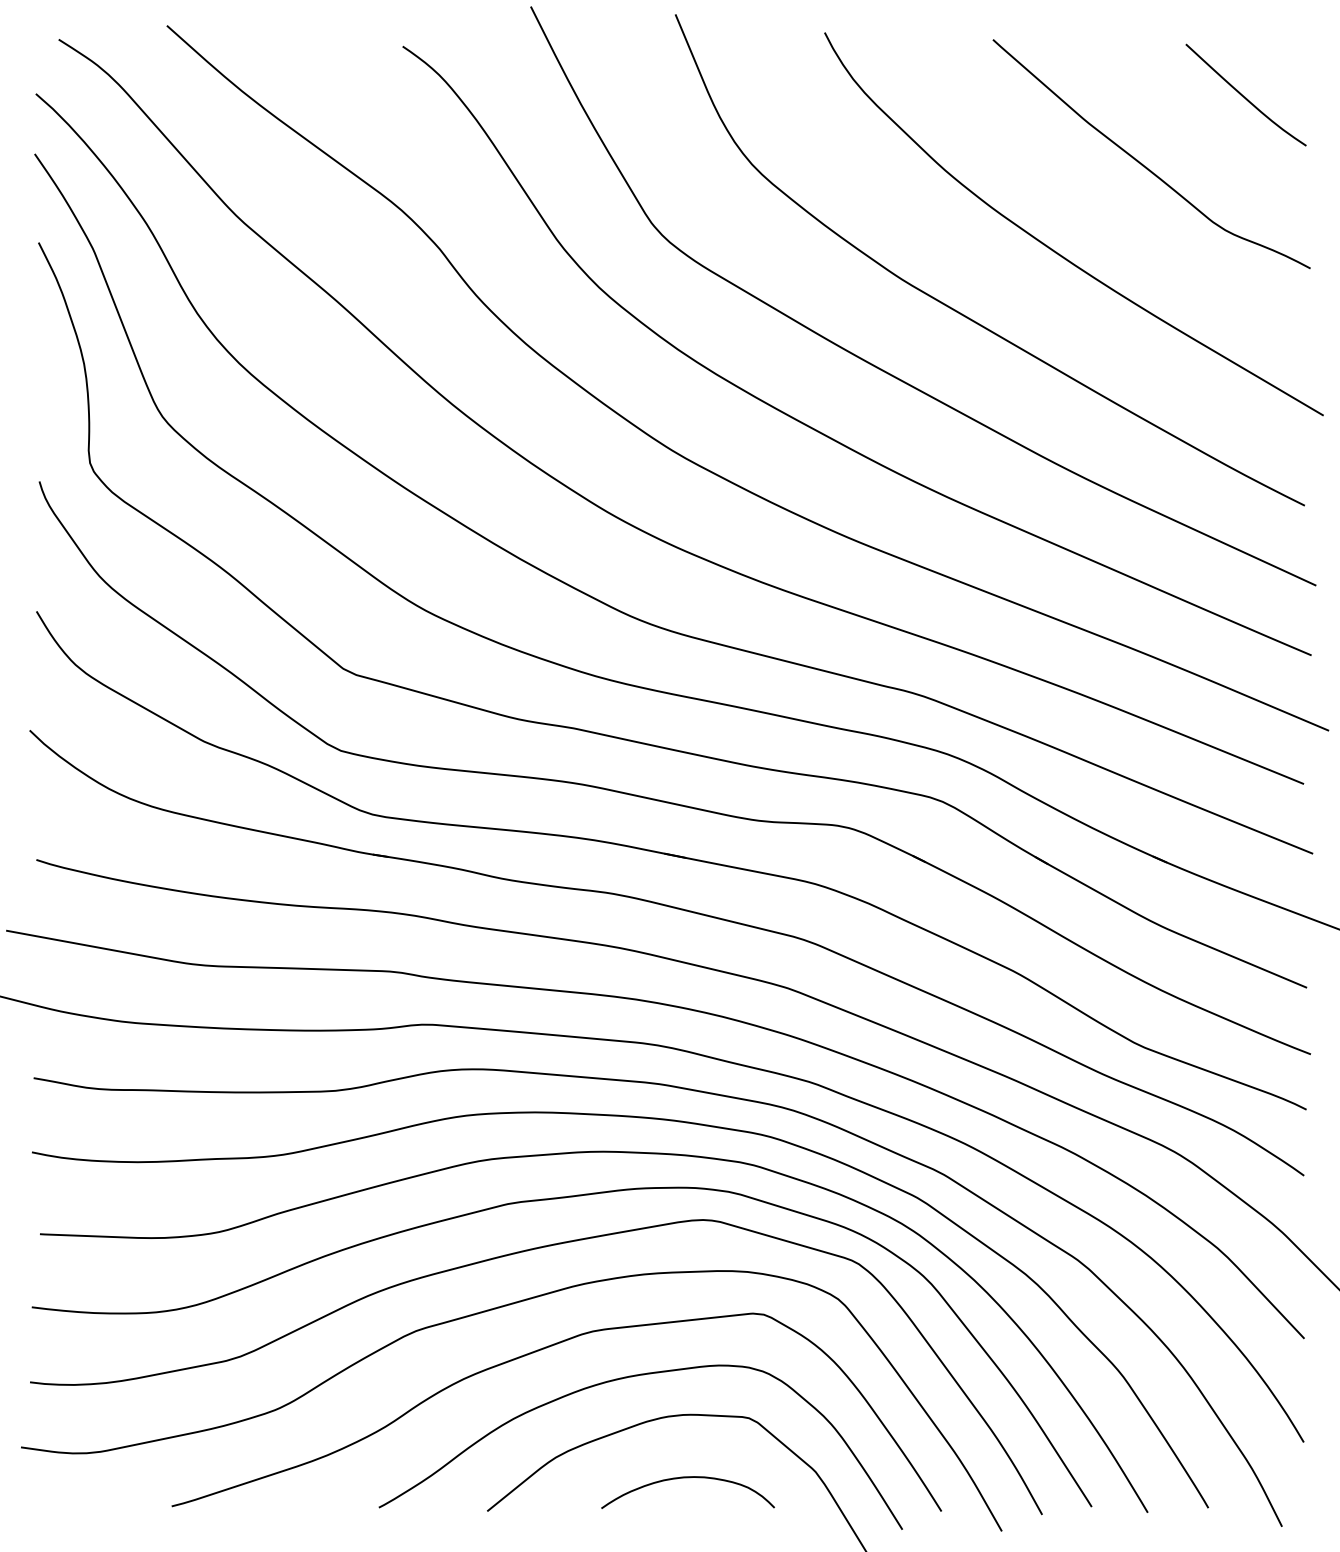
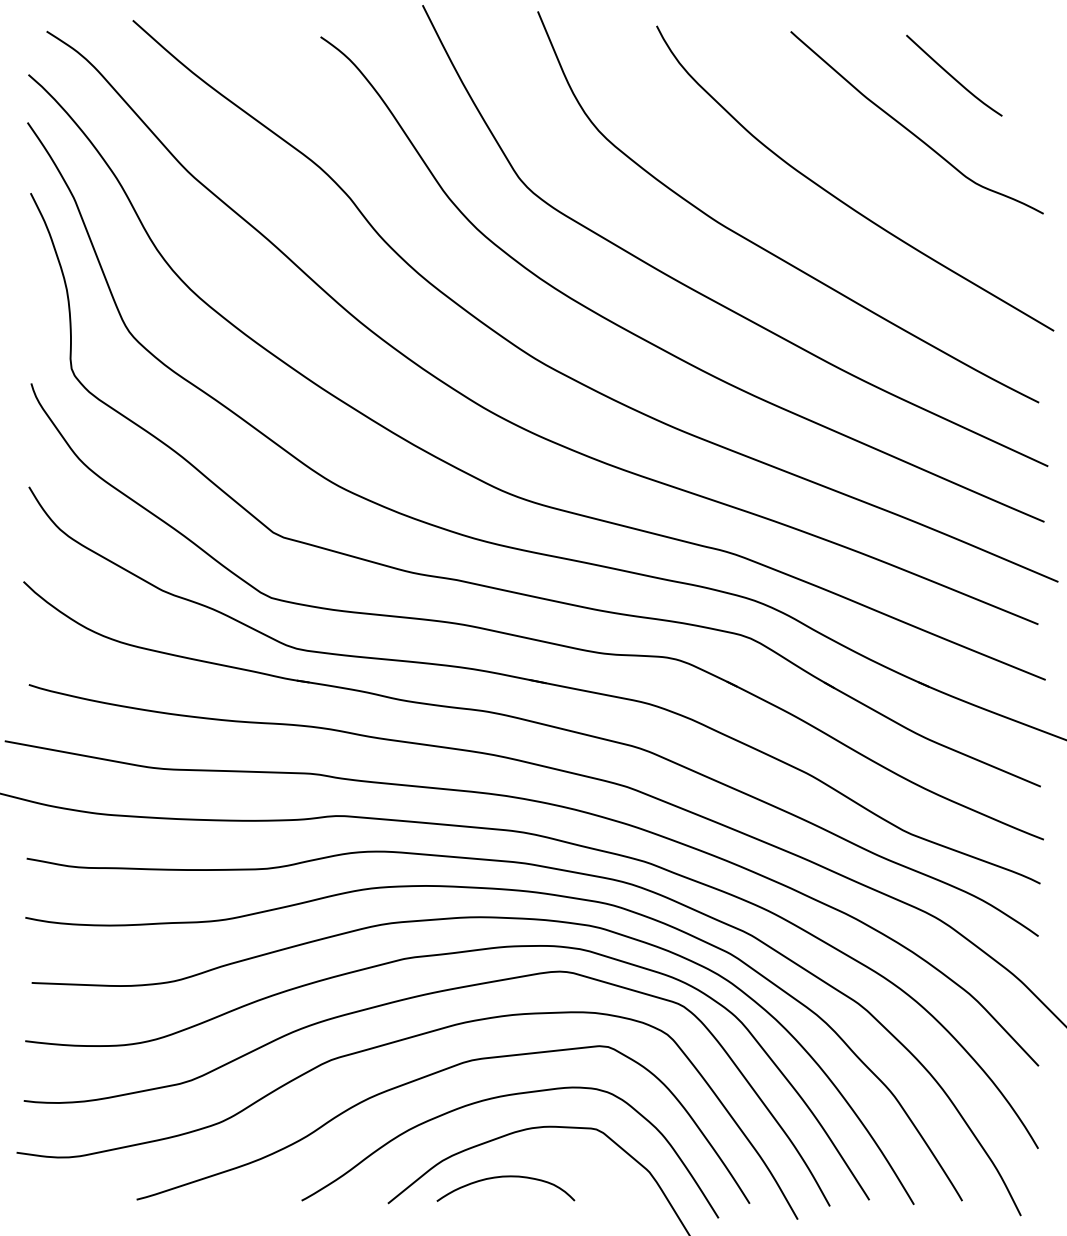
curve: (1245, 96) -> (953, 76), moved
curve: (687, 1478) -> (505, 1177), moved

